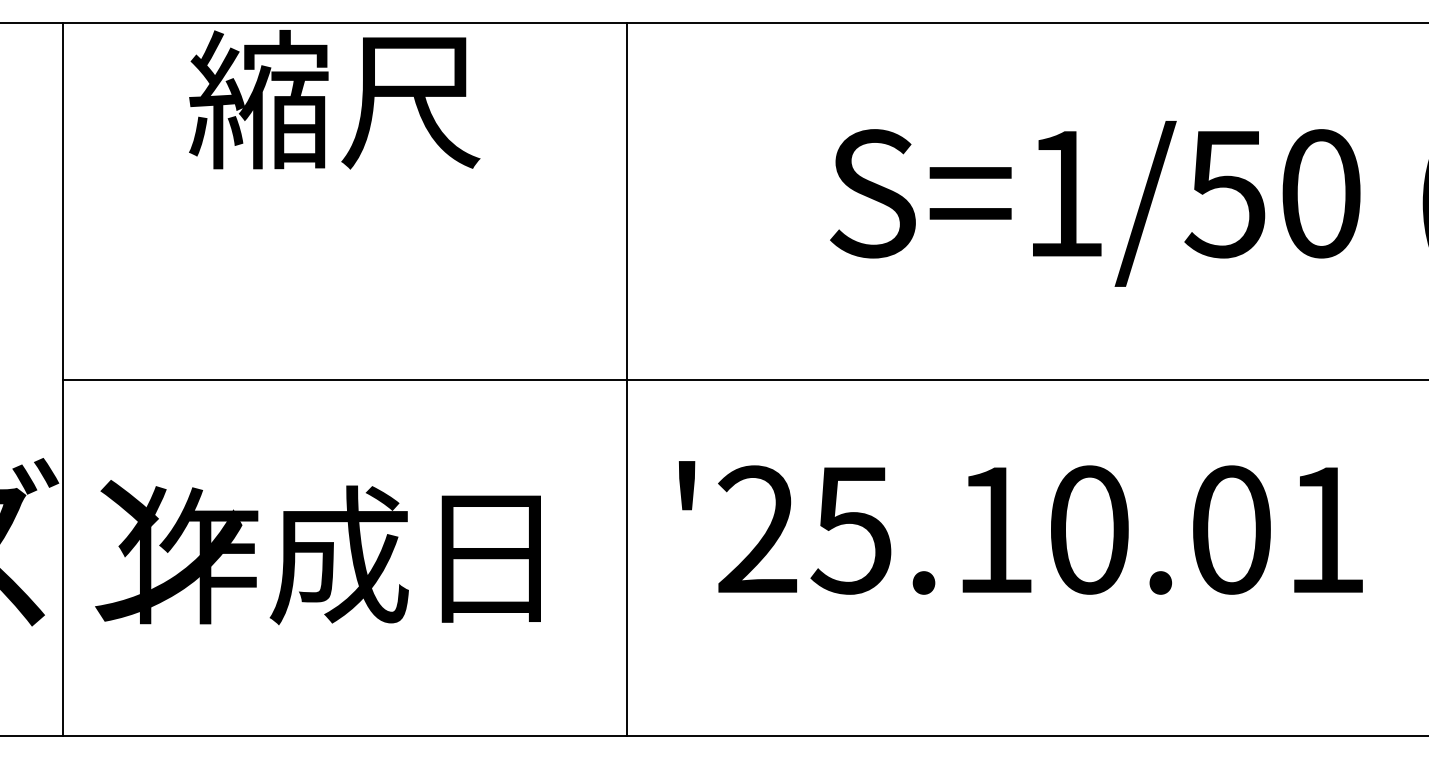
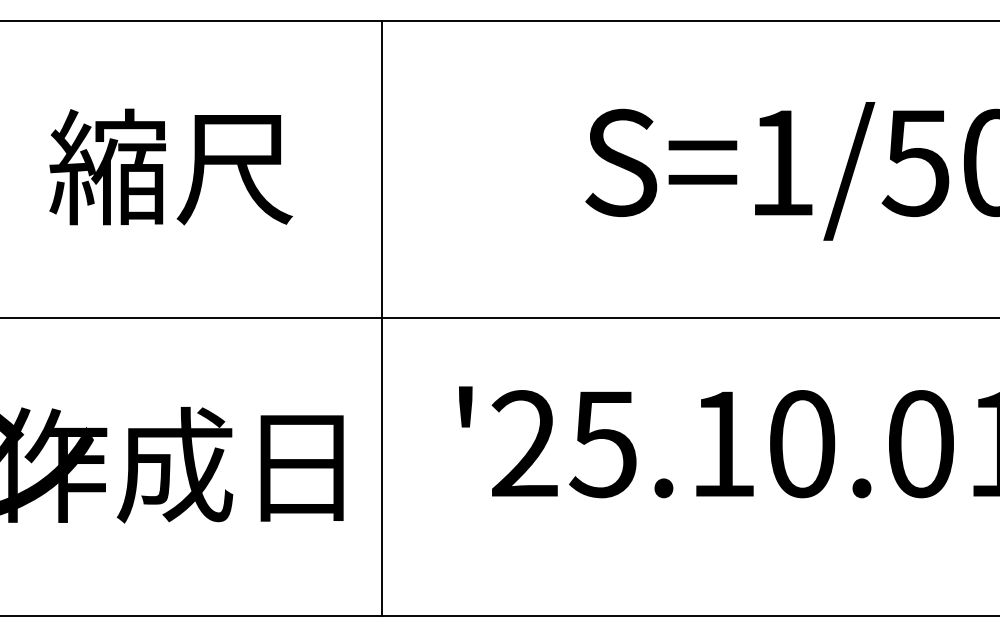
text: (334, 99) -> (170, 166), moved
line: (627, 379) -> (382, 318), moved

